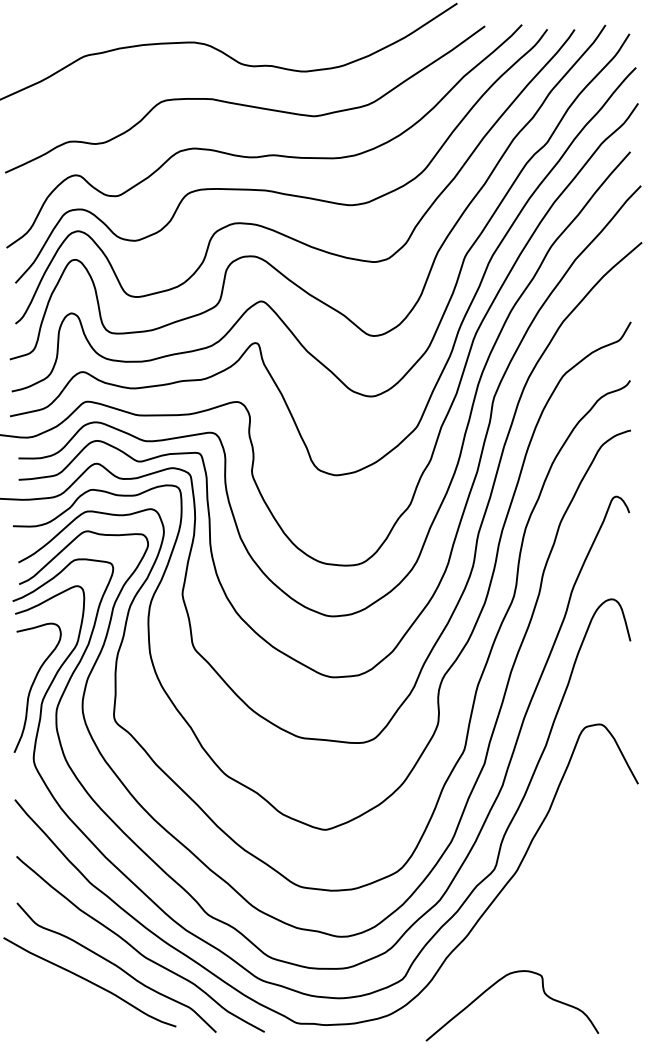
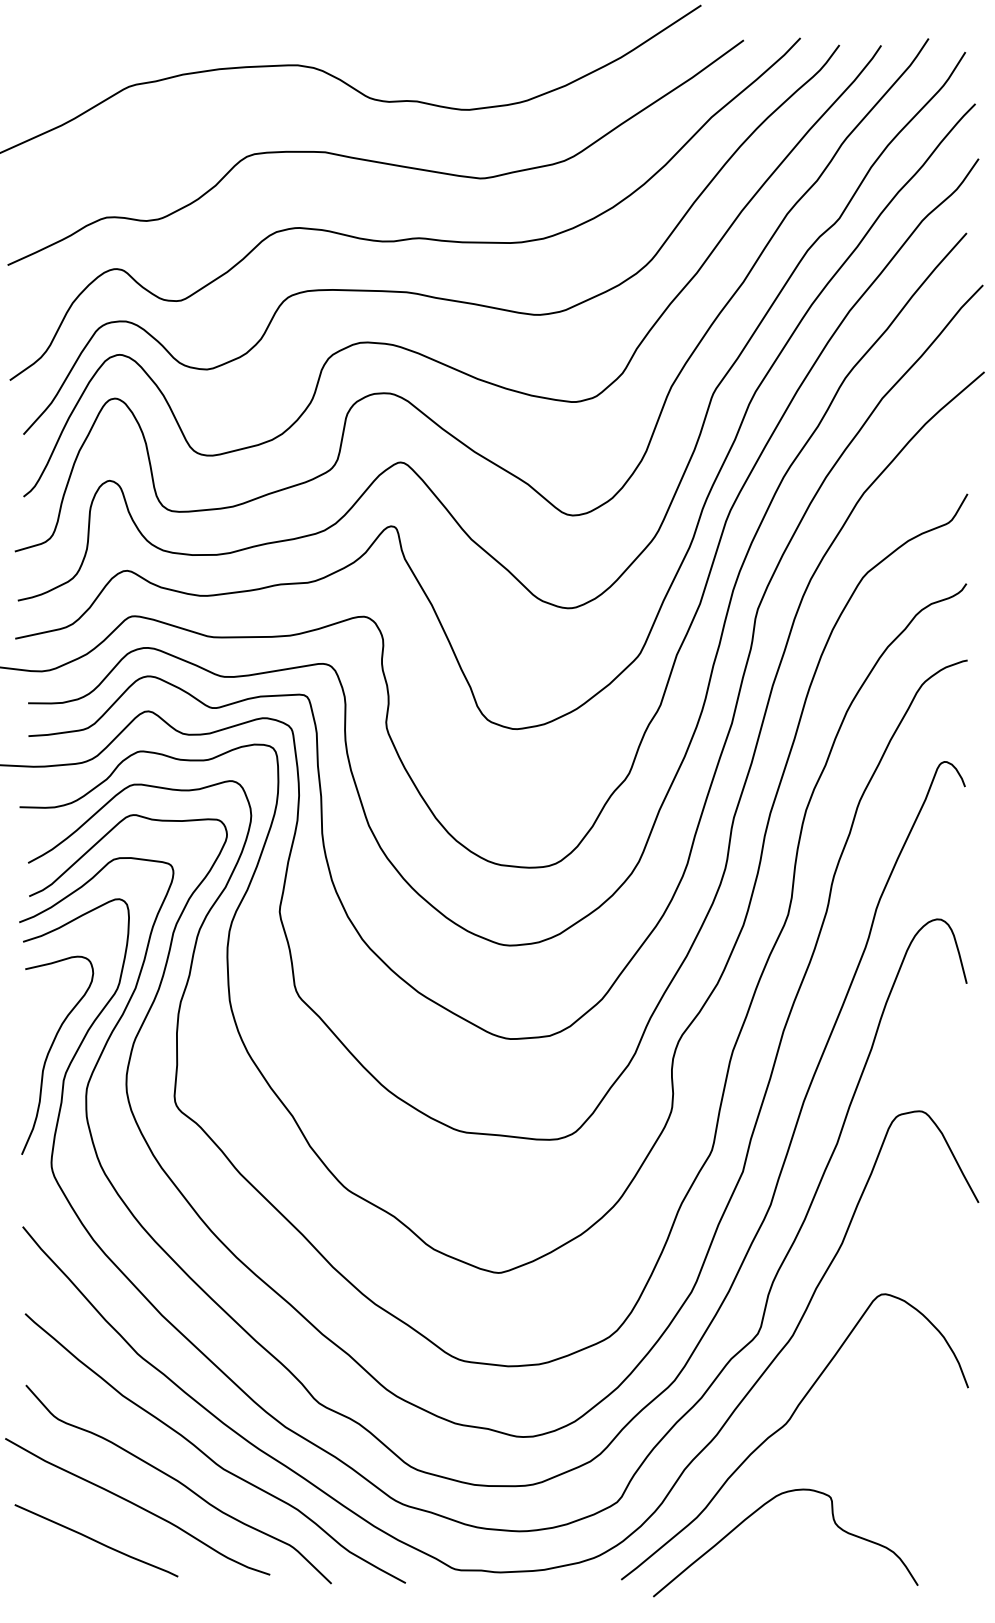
curve: (512, 929) -> (785, 1425), added
line: (62, 1004) -> (95, 1540), added

